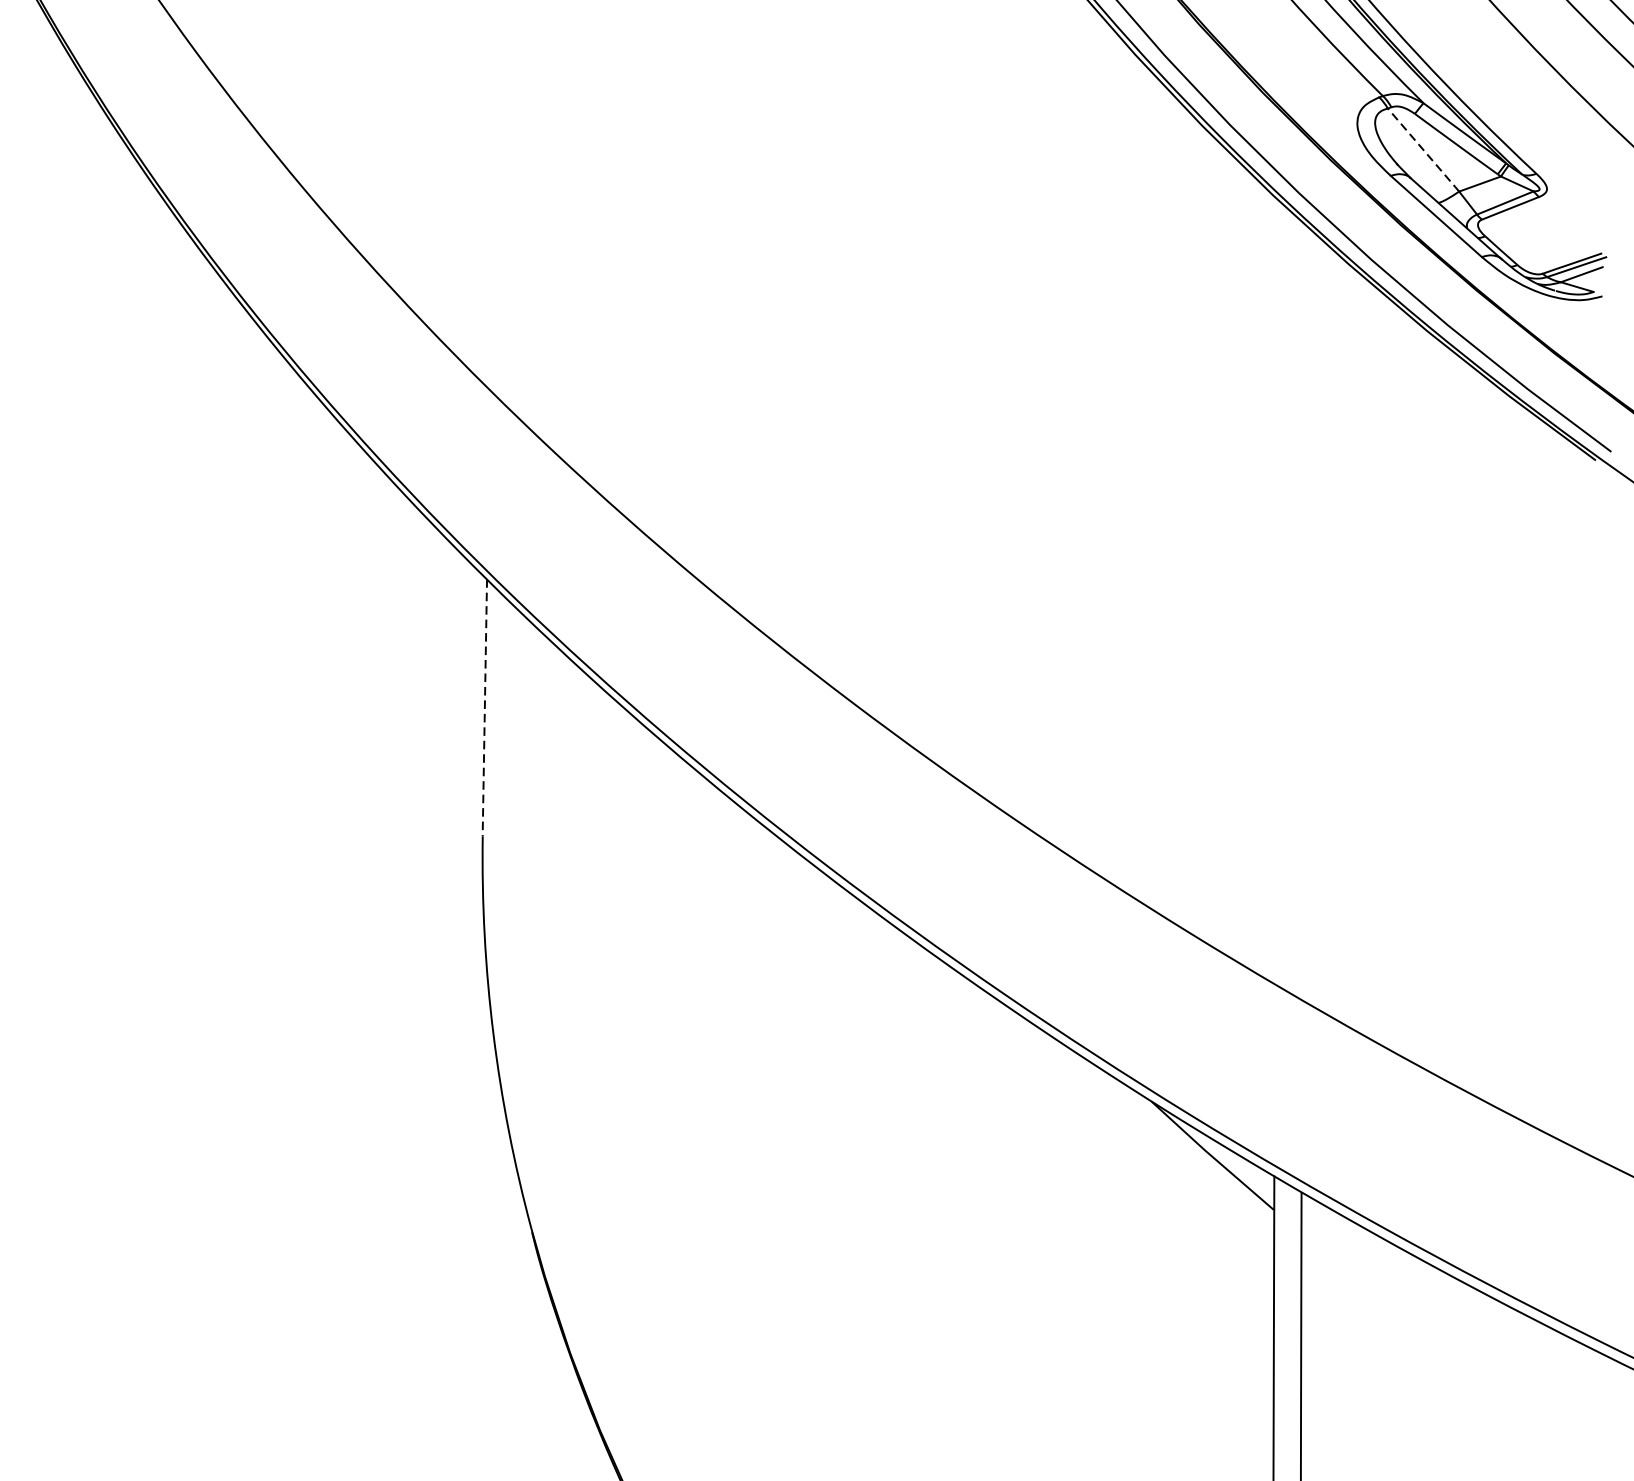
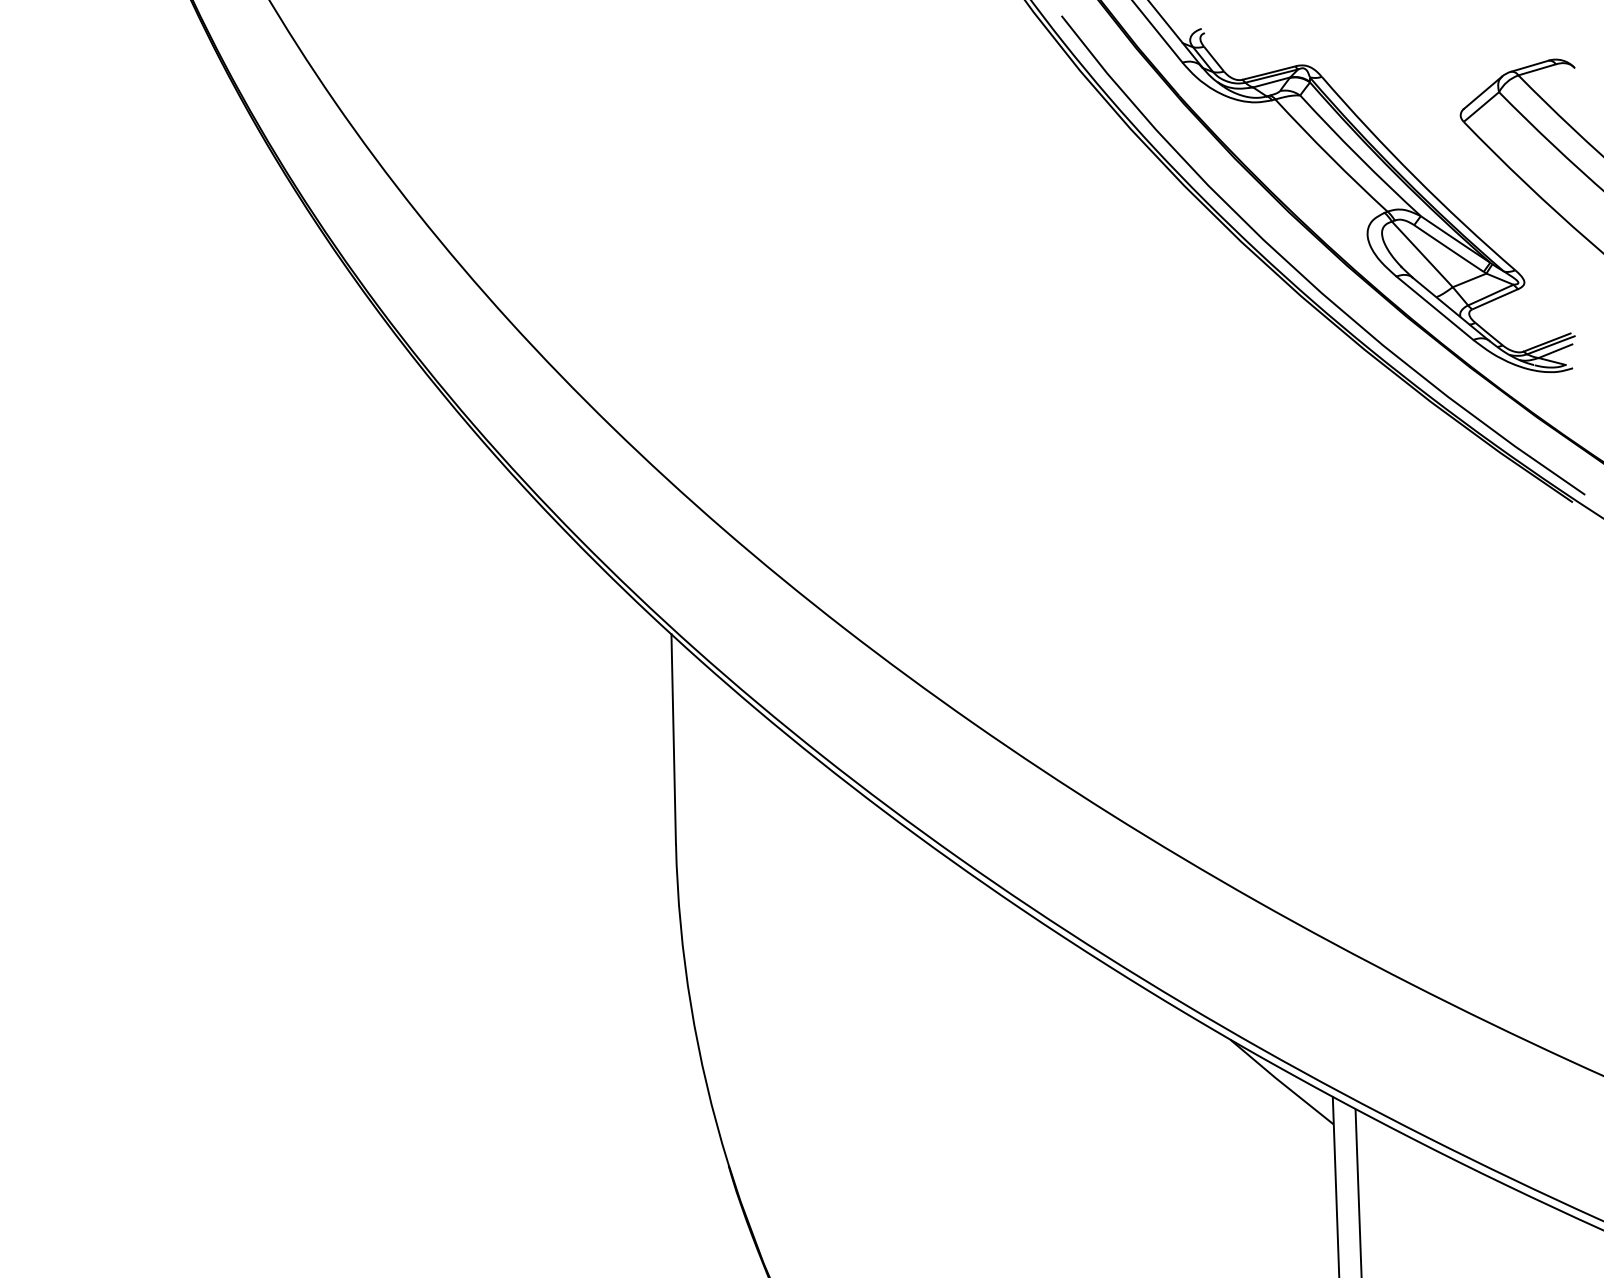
line: (1423, 150) -> (1422, 254), dashed -> solid
line: (484, 708) -> (673, 739), dashed -> solid

